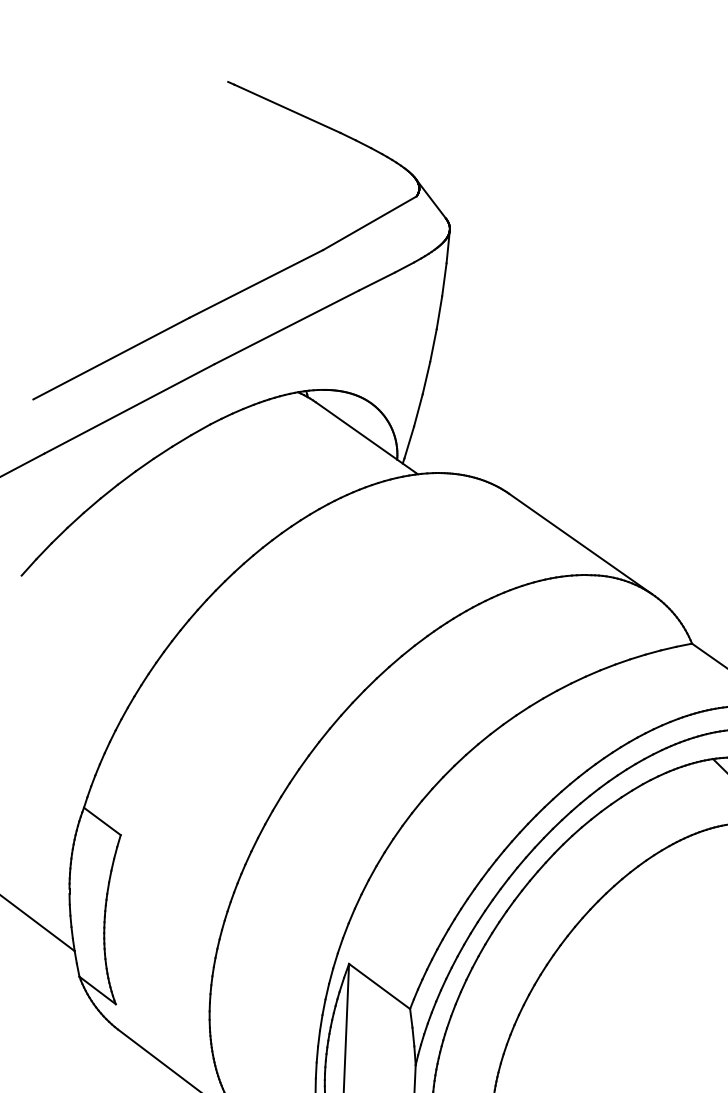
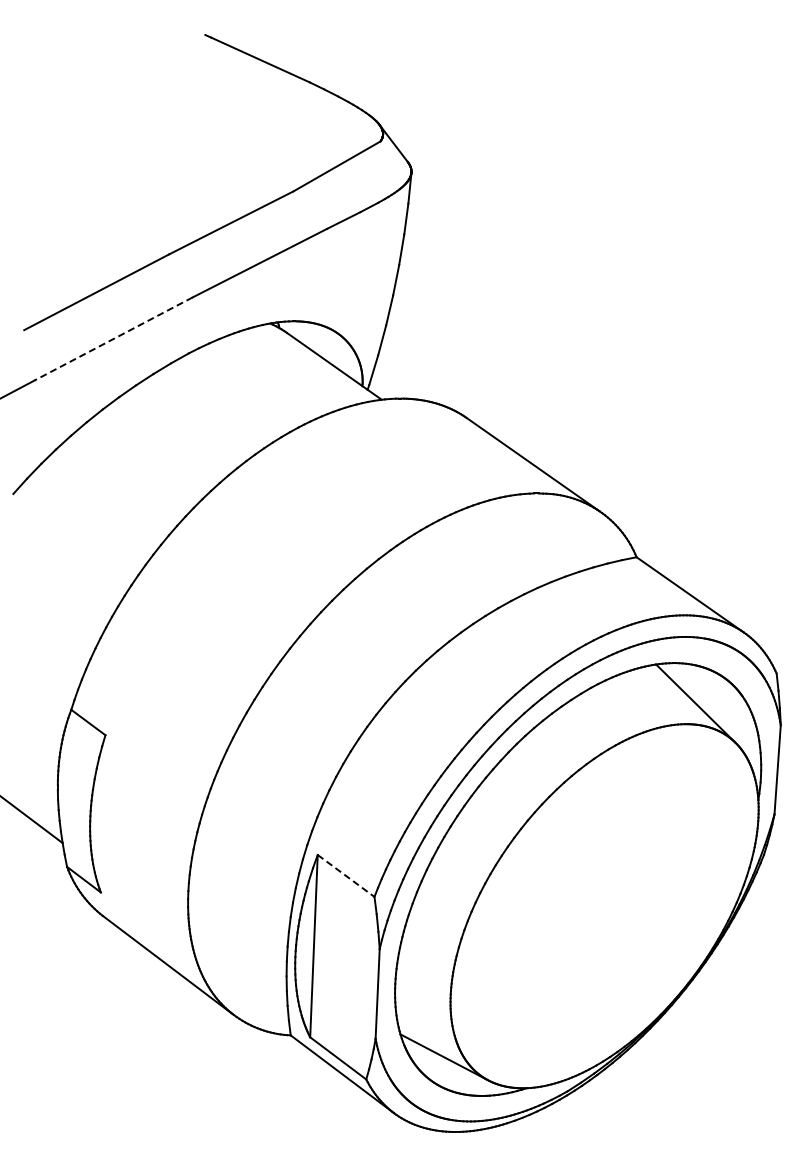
line: (129, 409) -> (113, 339), solid -> dashed
line: (380, 987) -> (346, 876), solid -> dashed

